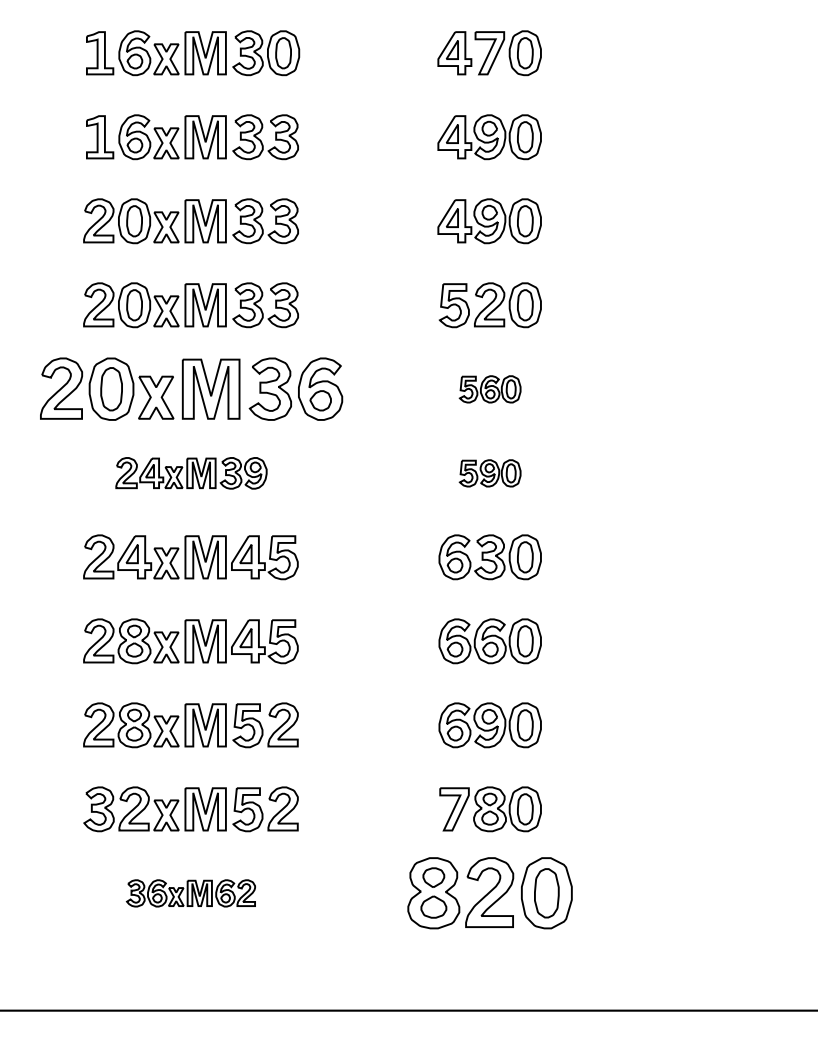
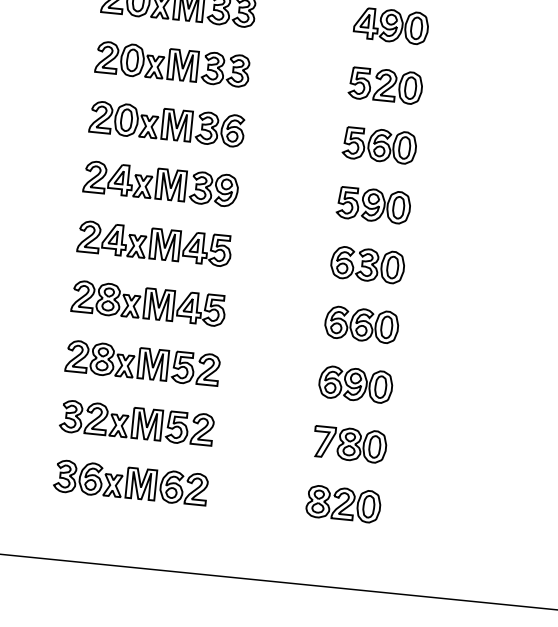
part: (191, 389) -> (167, 124), size x0.71
part: (489, 389) -> (379, 145), size x1.67
part: (191, 473) -> (161, 184), size x1.43
part: (489, 473) -> (373, 205), size x1.67
part: (190, 893) -> (130, 483), size x1.67
part: (489, 893) -> (343, 504), size x0.62

